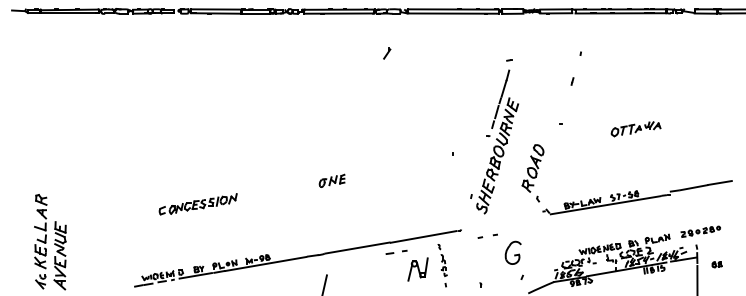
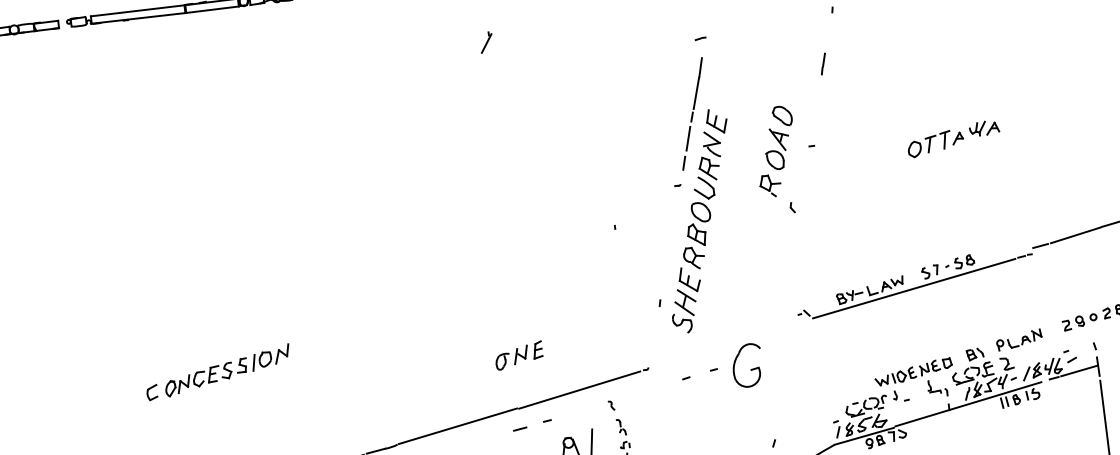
part: (387, 53) -> (487, 42), moved
part: (572, 81) -> (823, 63), size x1.6
part: (532, 173) -> (776, 161), moved
part: (331, 180) -> (517, 354), moved
part: (197, 204) -> (216, 372), moved
part: (512, 252) -> (745, 365), moved

